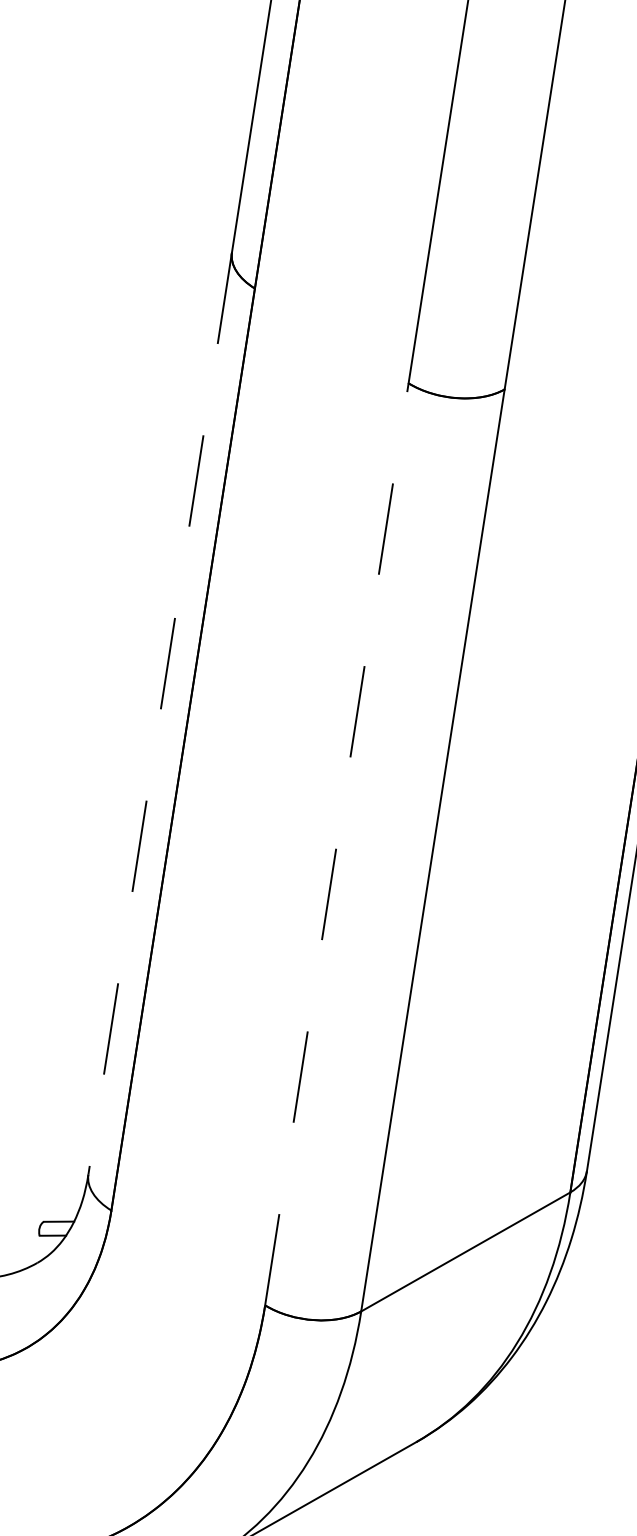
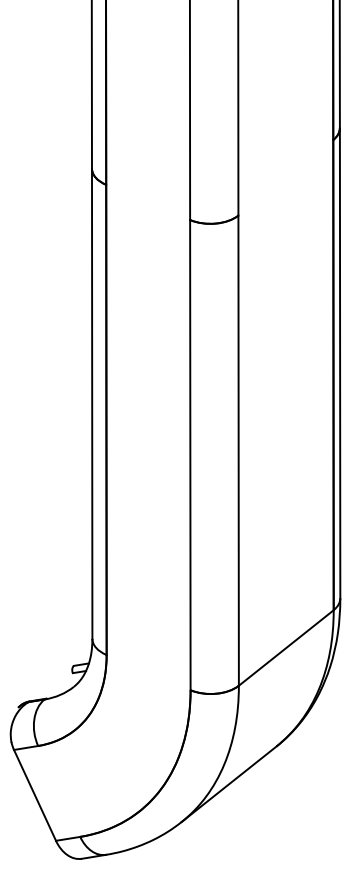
line: (160, 715) -> (92, 404), dashed -> solid
line: (337, 843) -> (190, 454), dashed -> solid

